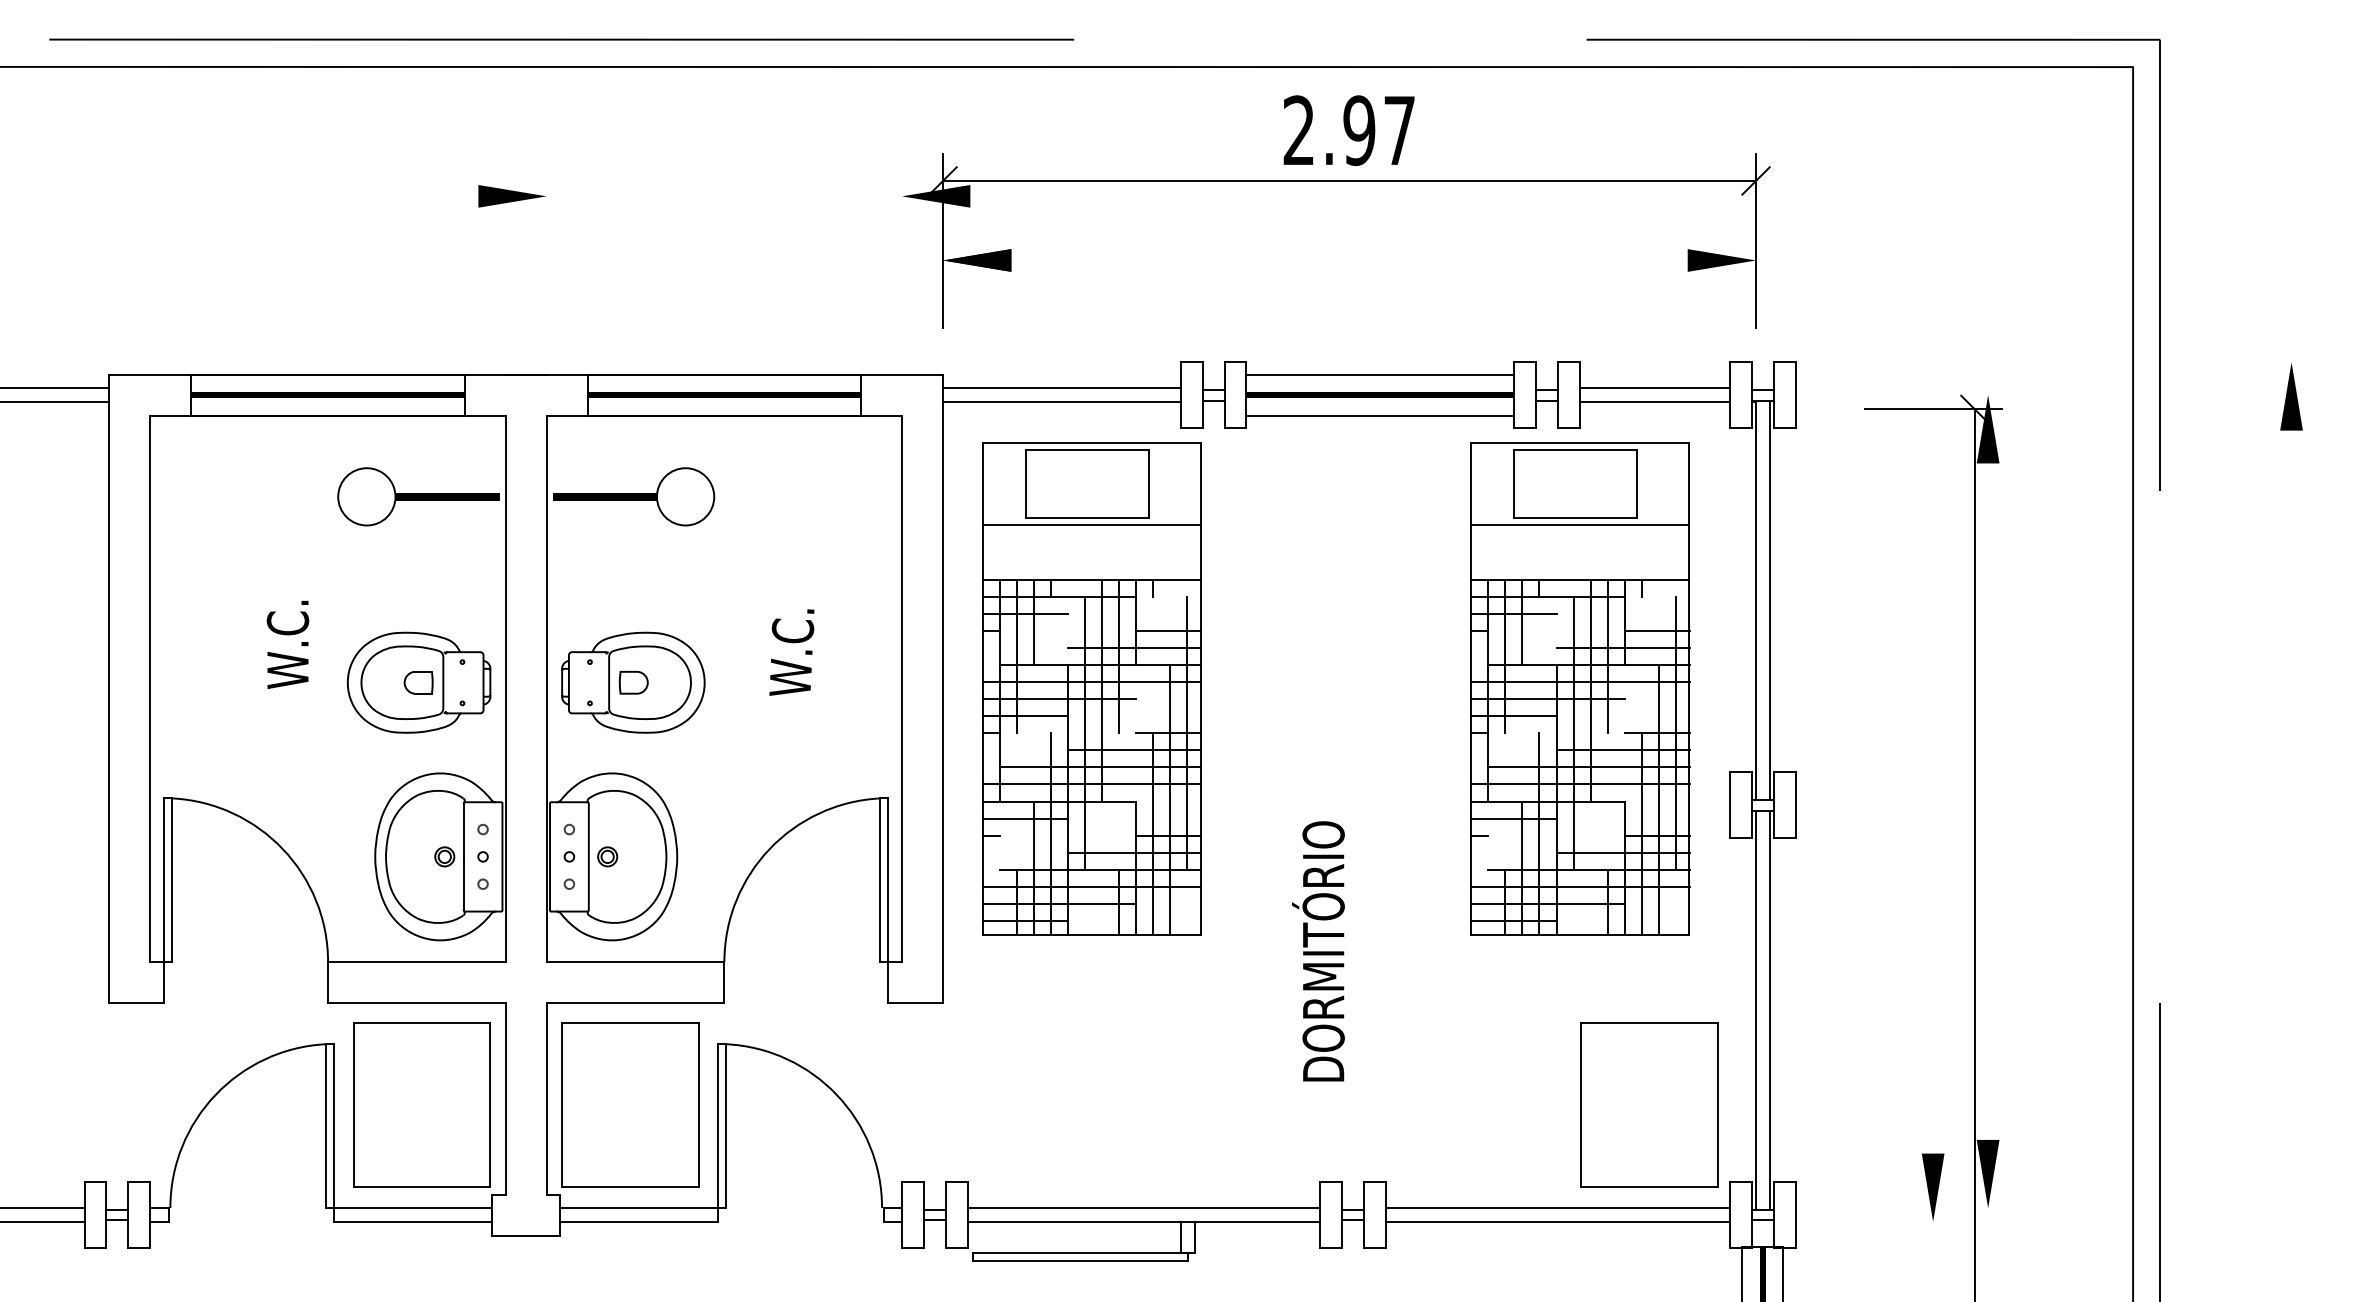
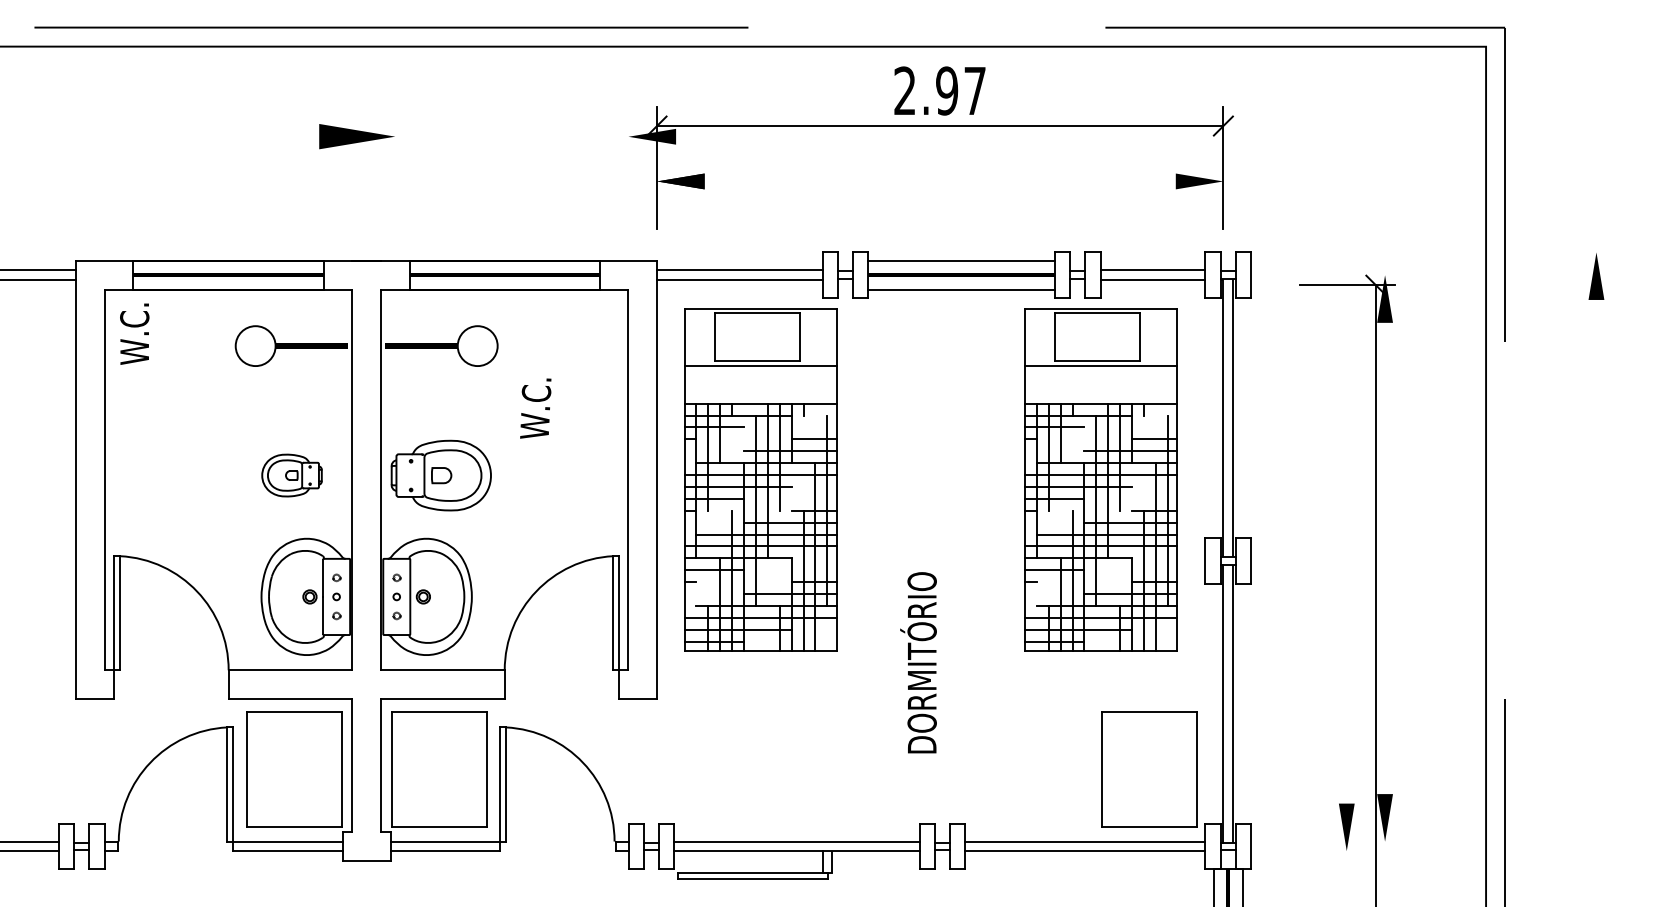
part: (511, 195) -> (356, 136), size x1.6
text: (287, 643) -> (134, 333), moved
text: (791, 652) -> (535, 408), moved
part: (418, 682) -> (291, 475), size x0.6

